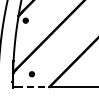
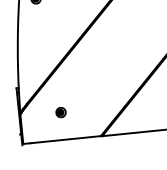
line: (33, 86) -> (67, 138), dashed -> solid

